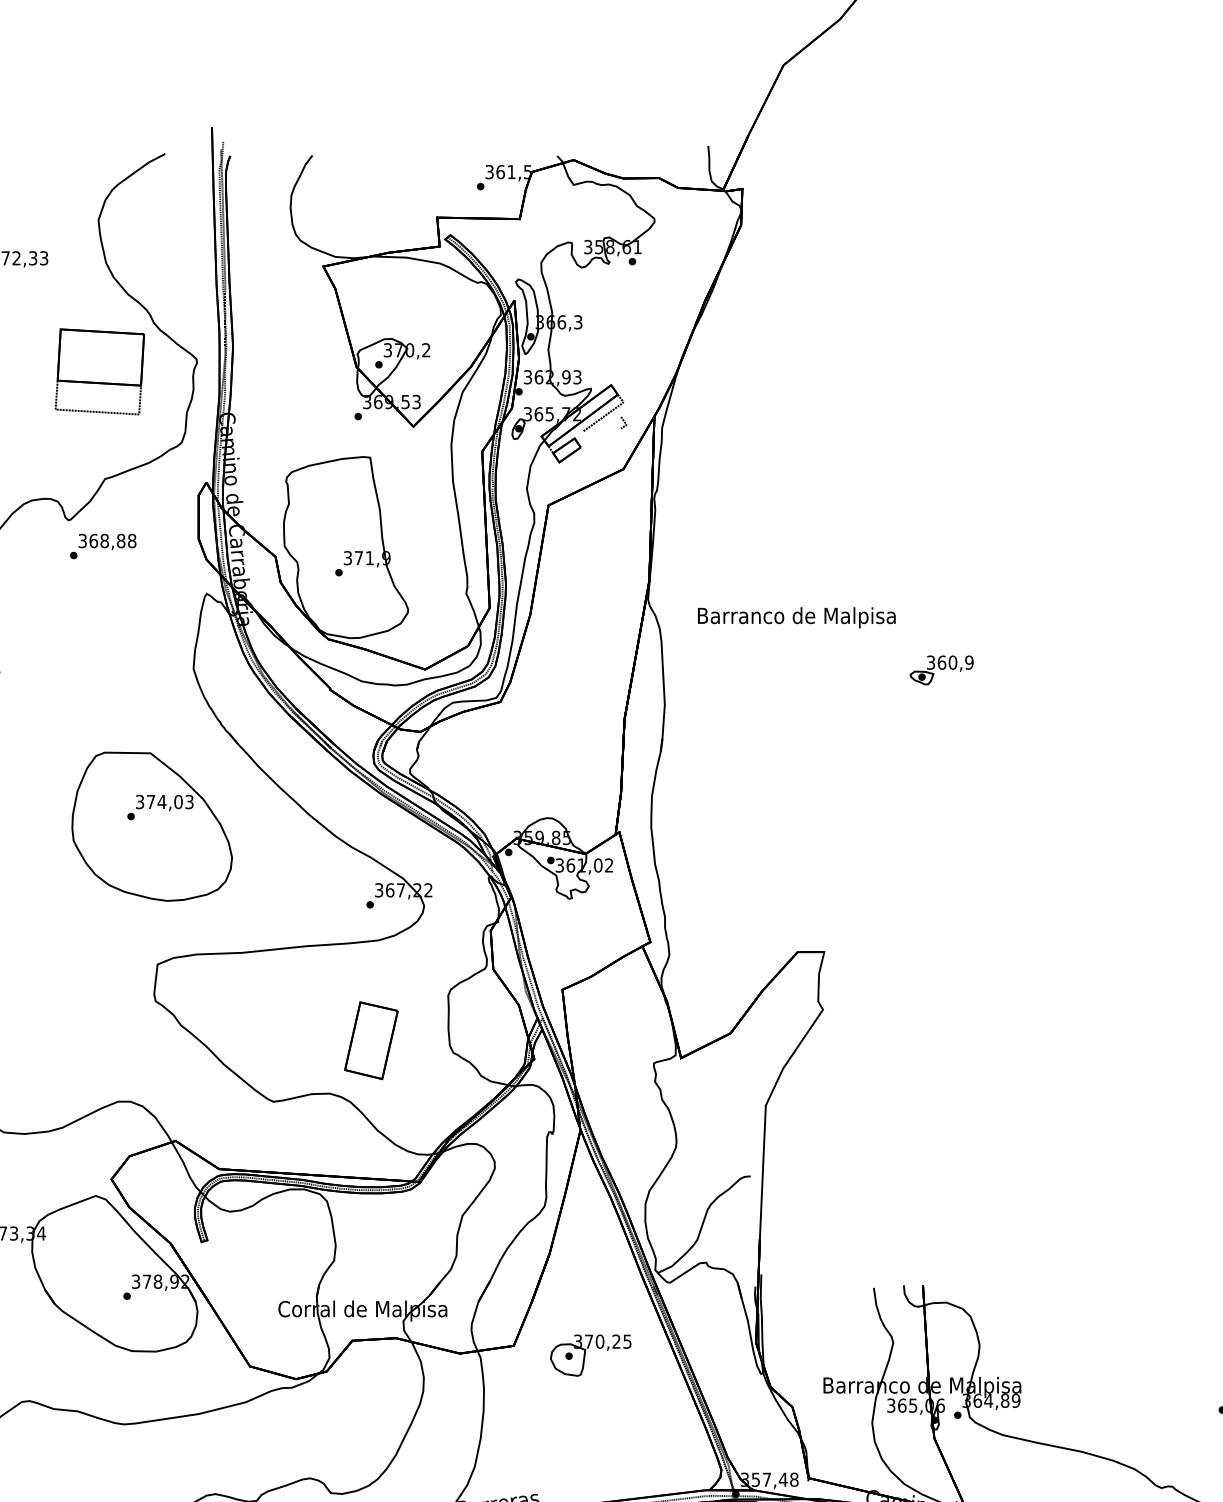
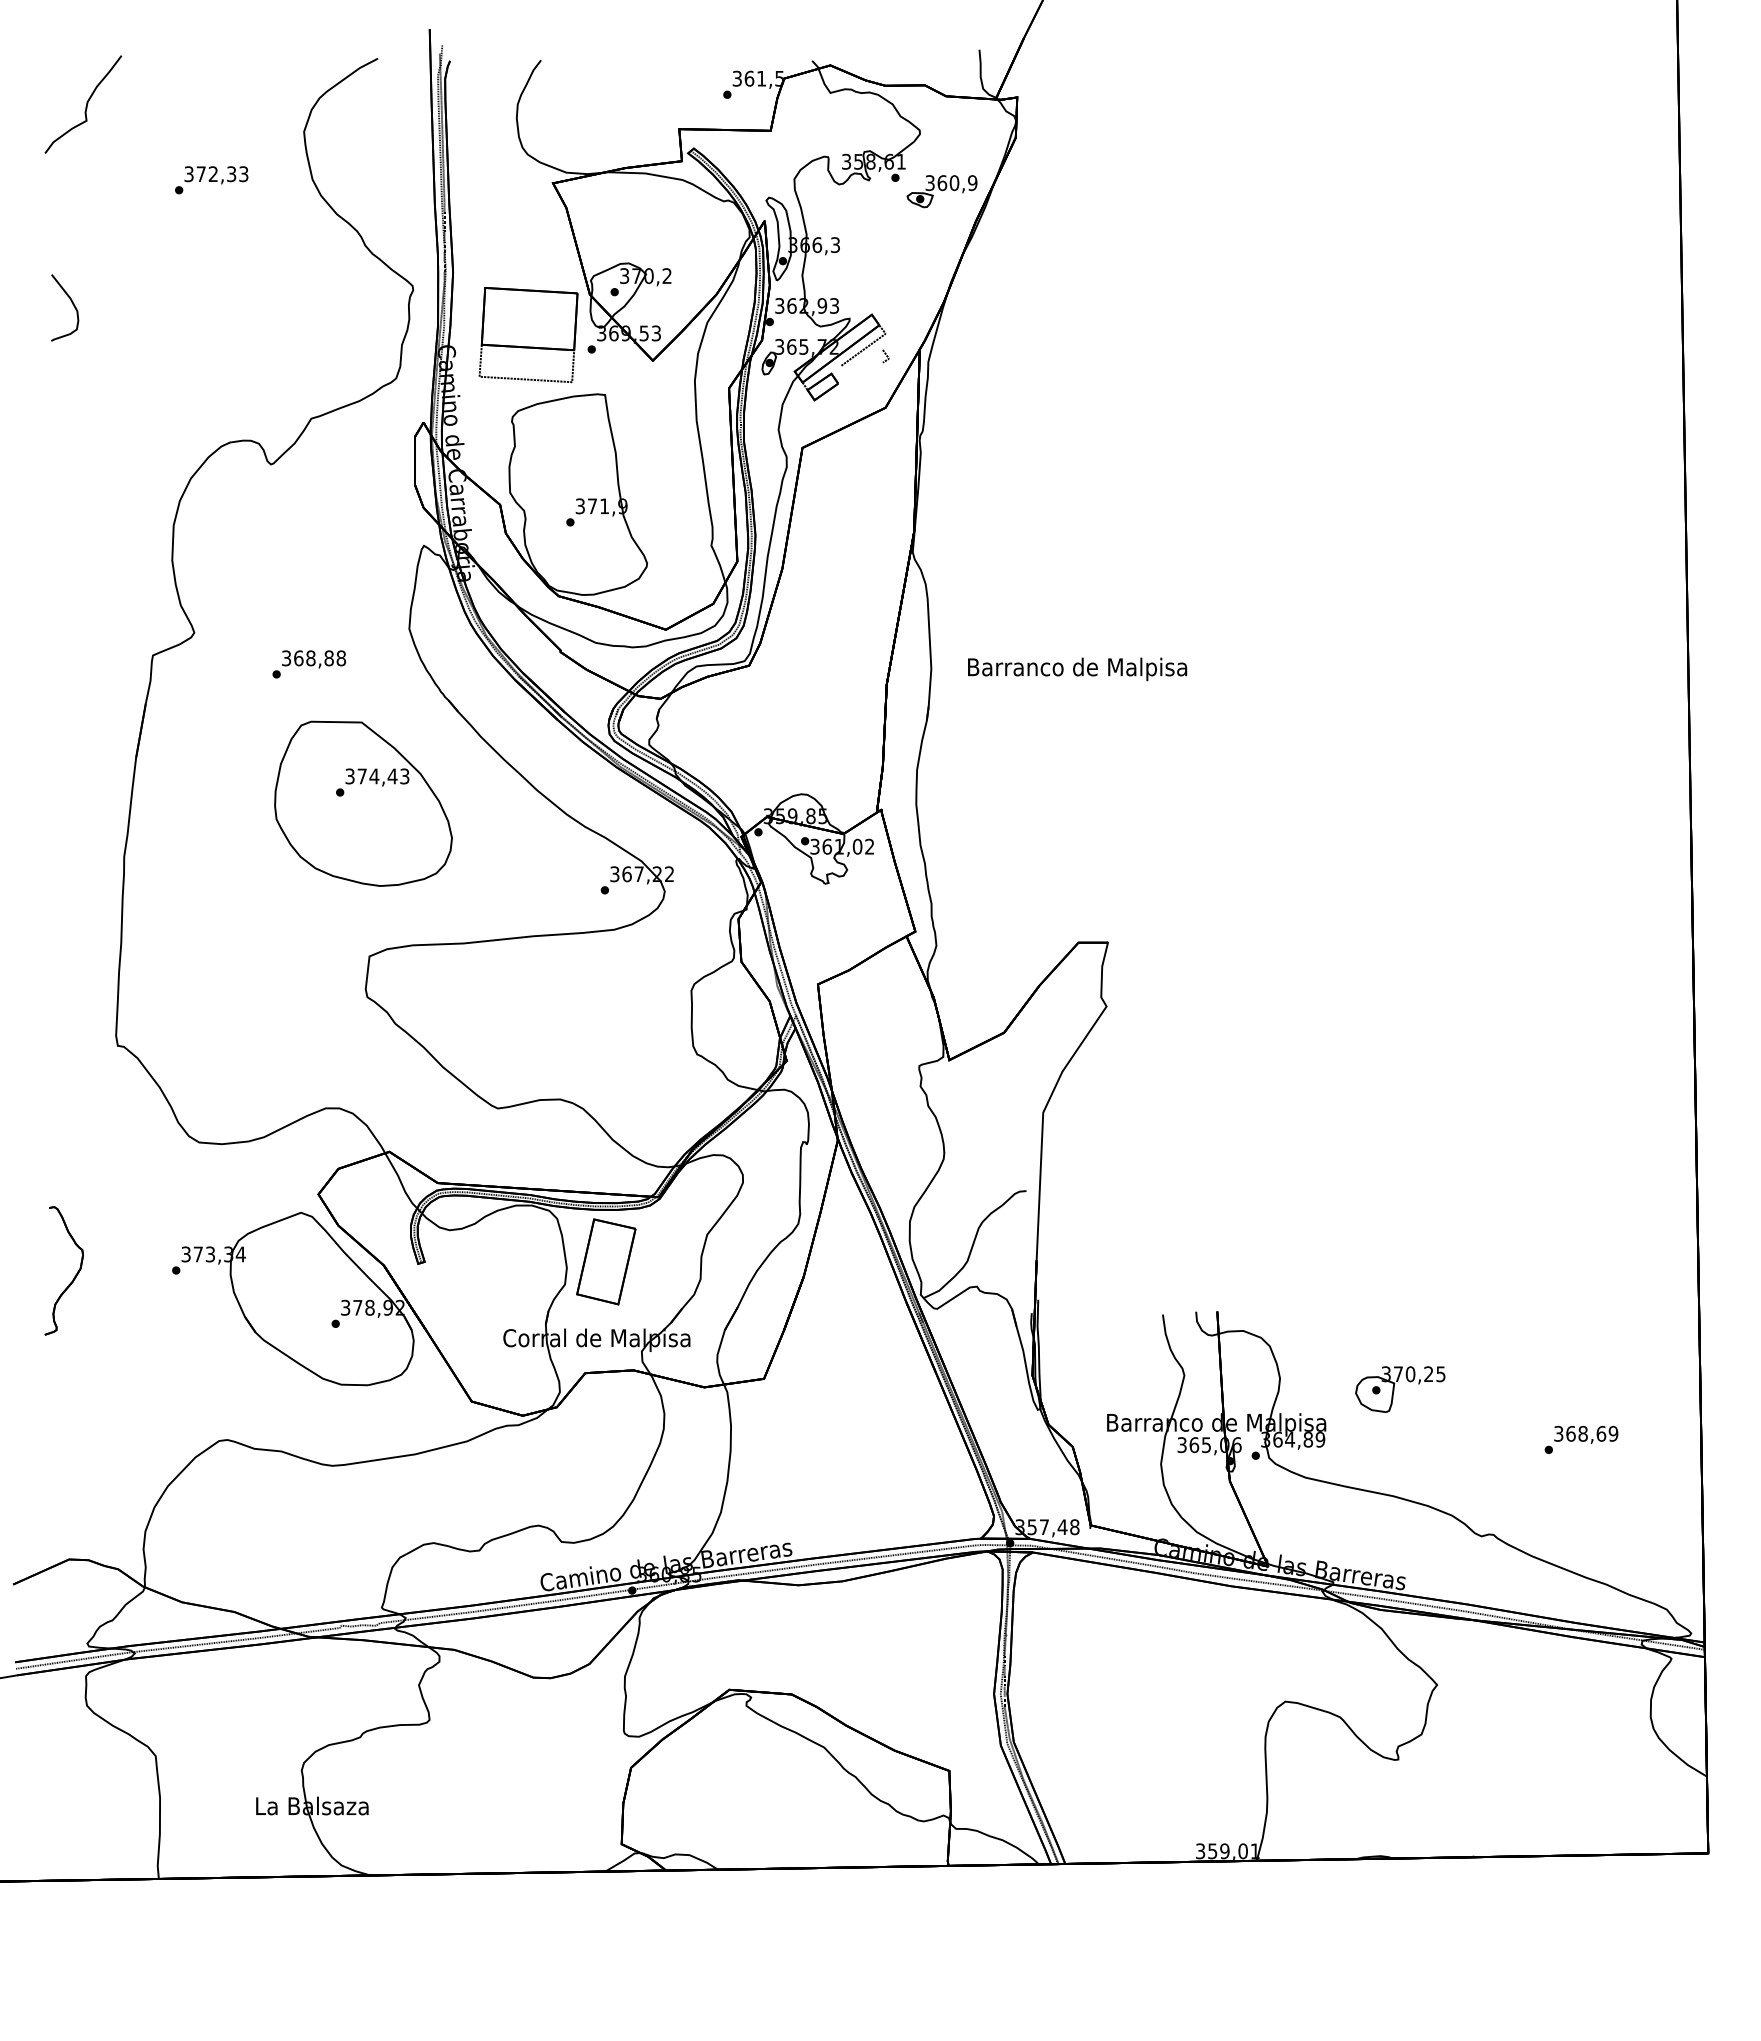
part: (99, 372) -> (528, 335), moved
text: (103, 546) -> (309, 664), moved
text: (796, 617) -> (1077, 669), moved
part: (941, 670) -> (941, 191), moved
text: (178, 802) -> (392, 776), 374,03 -> 374,43
part: (371, 1040) -> (606, 1261), moved
part: (590, 1355) -> (1400, 1389), moved

